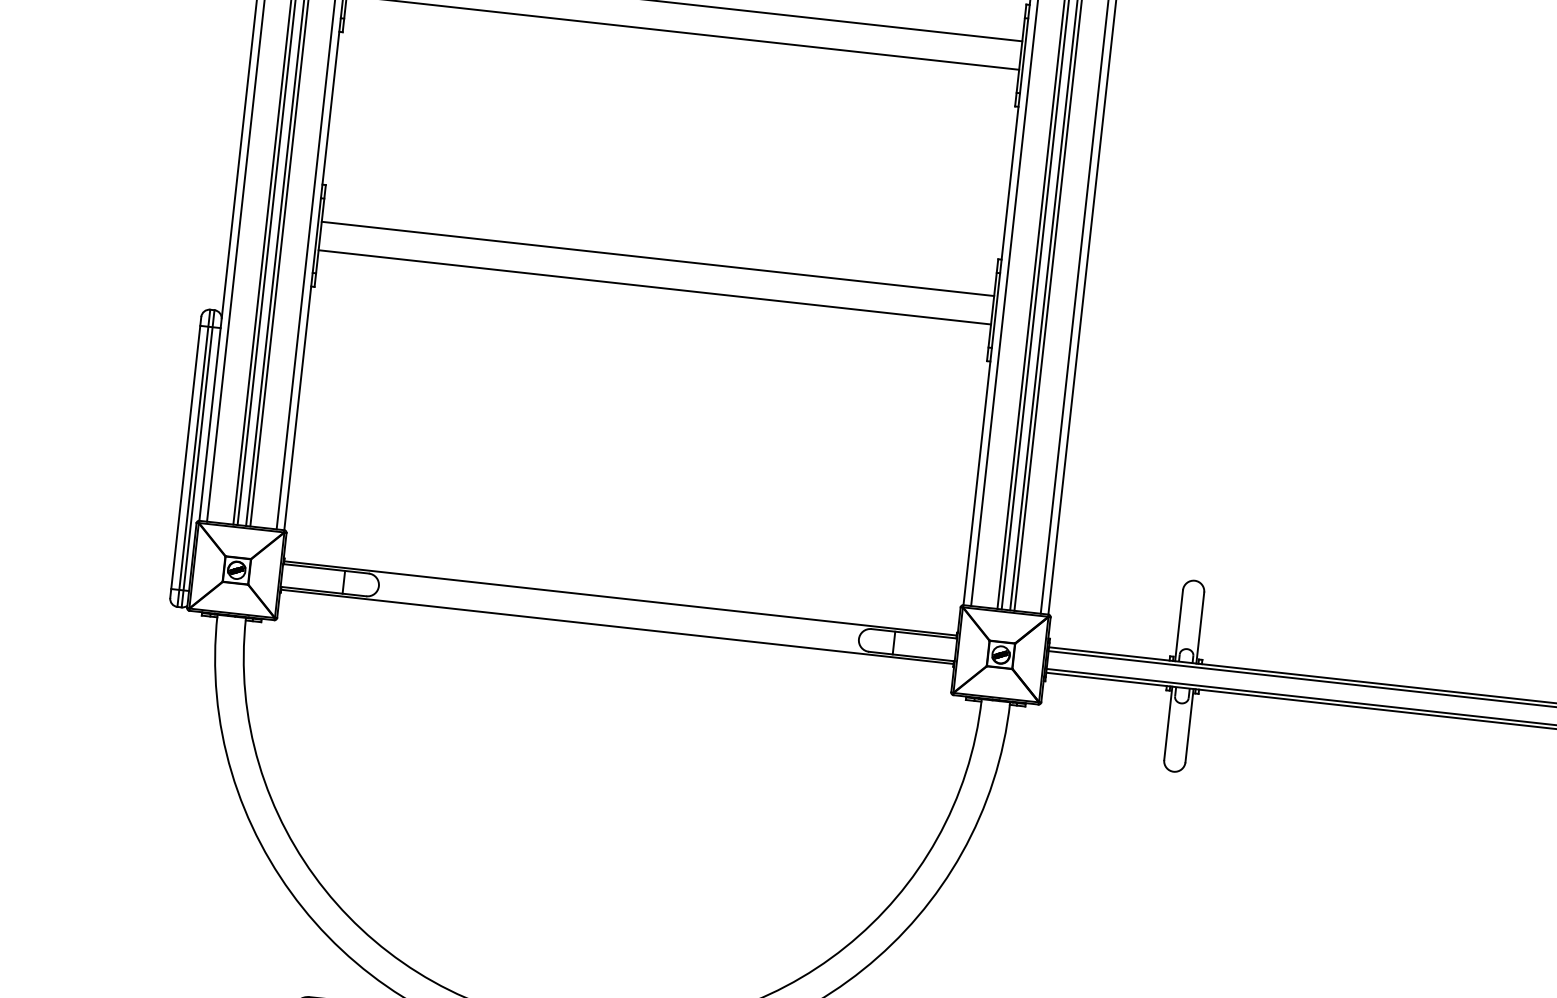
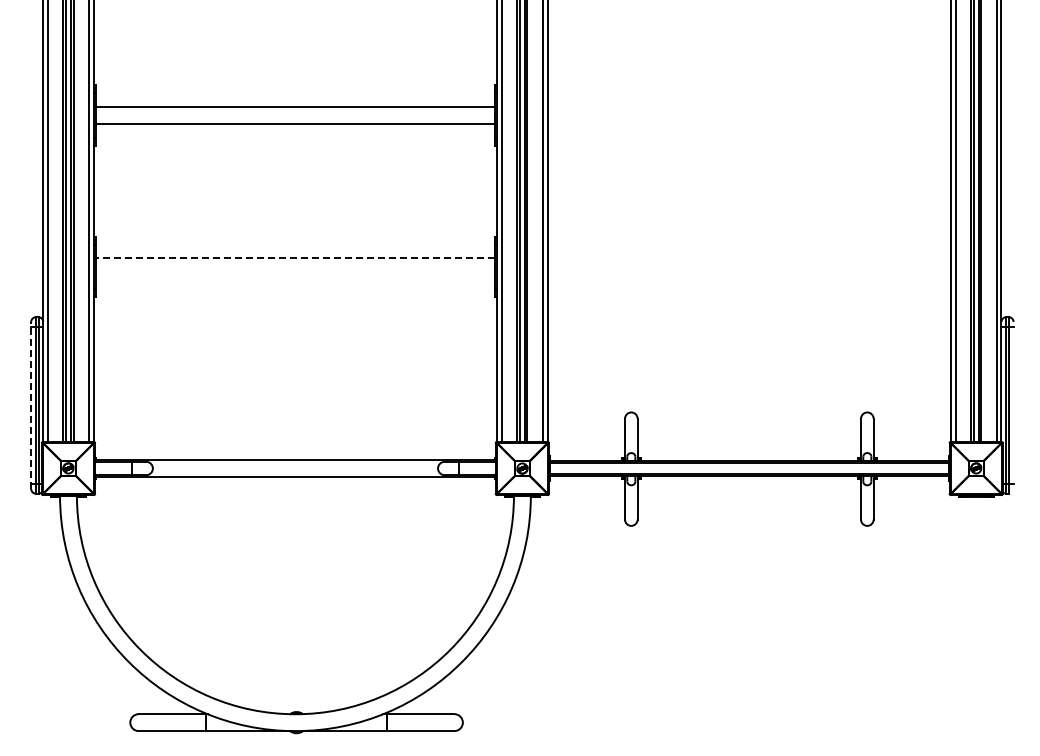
line: (658, 259) -> (295, 258), solid -> dashed
line: (654, 287) -> (295, 275), removed
line: (186, 455) -> (31, 404), solid -> dashed

